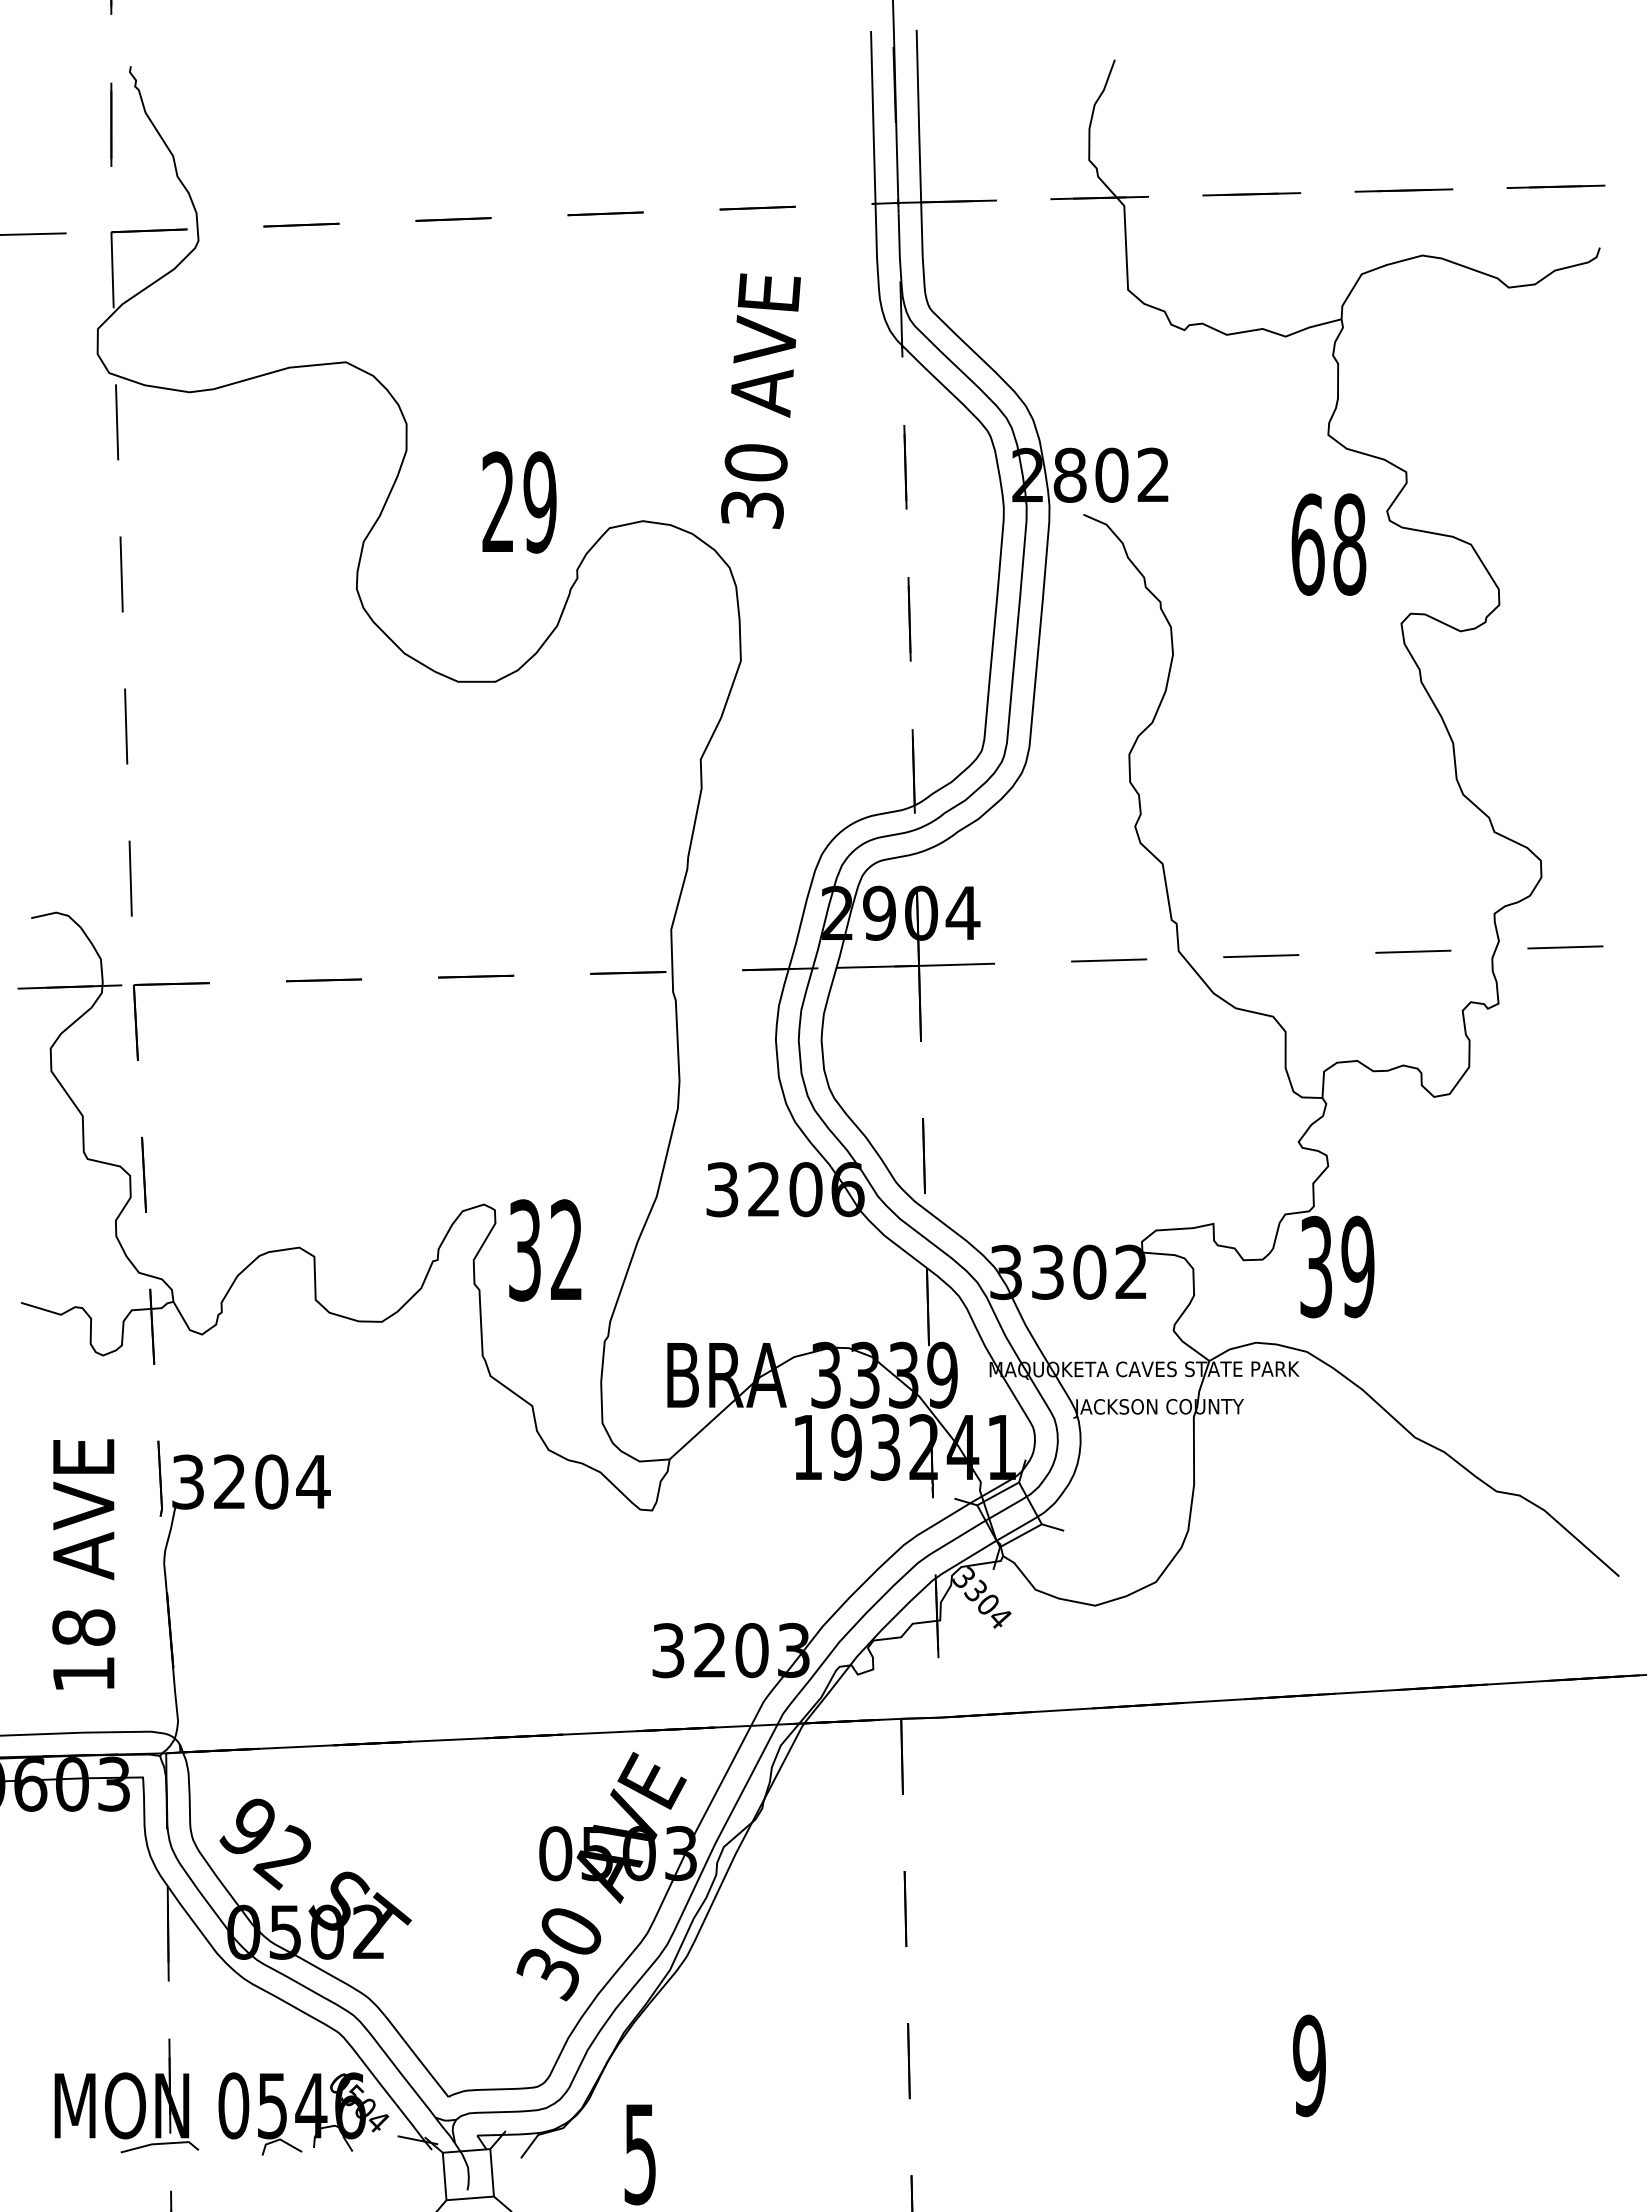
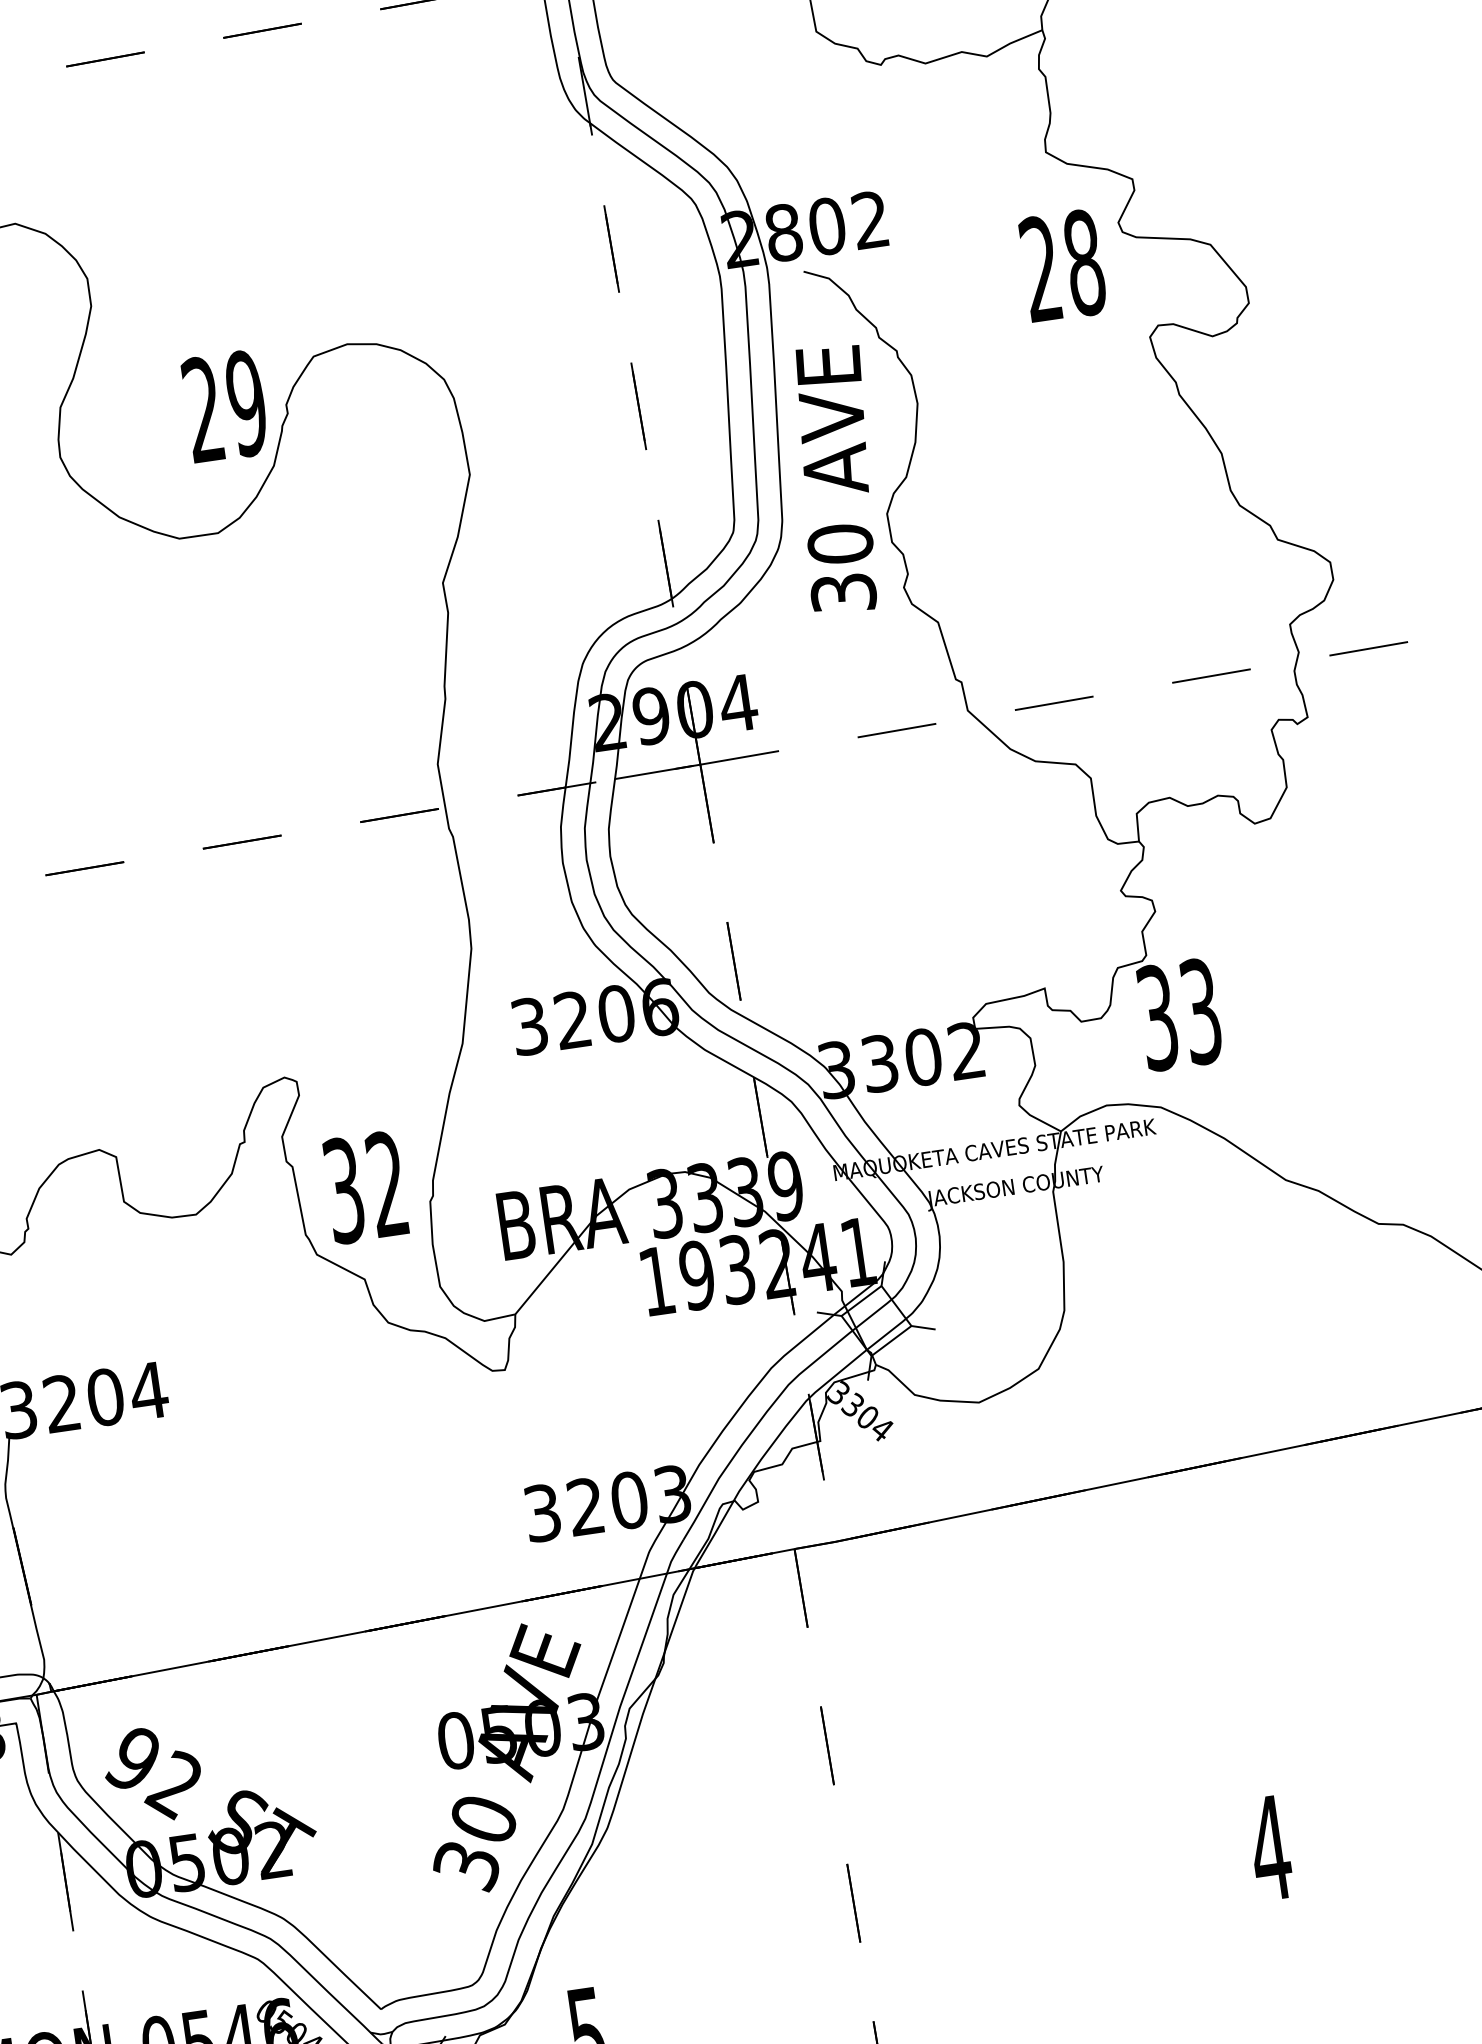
text: (760, 400) -> (835, 478), moved
text: (519, 502) -> (225, 406), moved
text: (1307, 544) -> (1040, 269), 68 -> 28
text: (545, 1250) -> (365, 1187), moved
text: (1357, 1267) -> (1200, 1012), 39 -> 33
text: (1309, 2065) -> (1270, 1847), 9 -> 4

